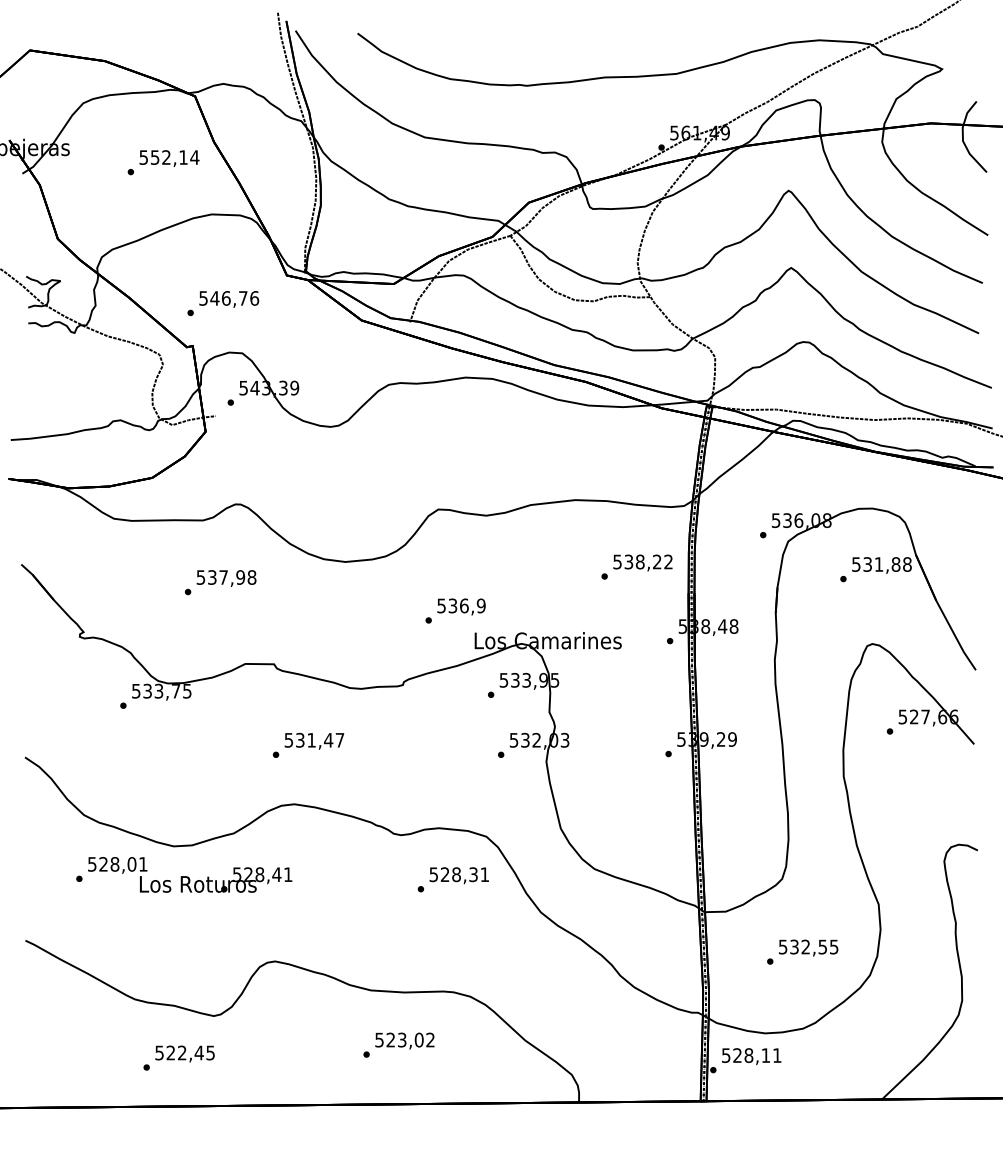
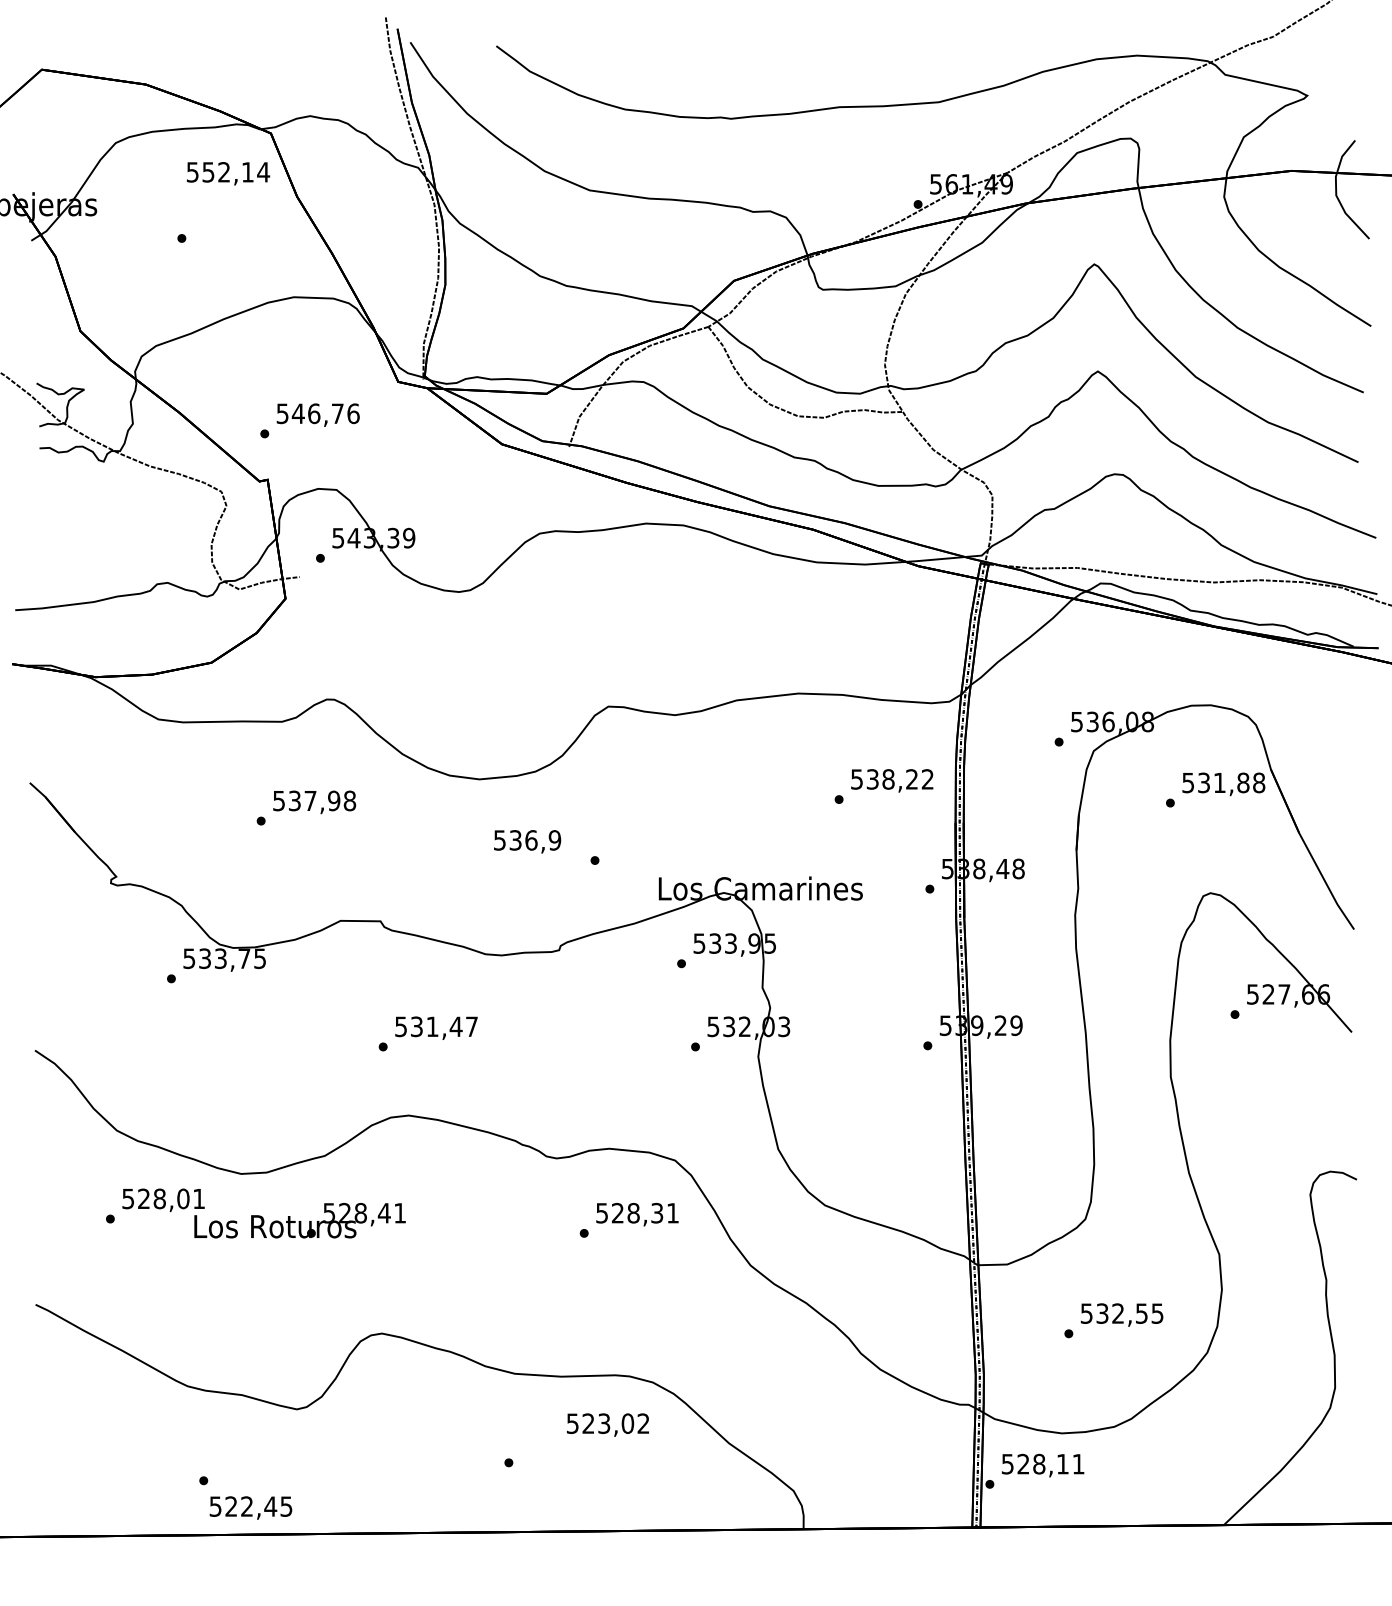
text: (169, 158) -> (228, 173), moved
text: (461, 606) -> (527, 841), moved
text: (404, 1040) -> (607, 1424), moved
text: (184, 1053) -> (250, 1507), moved

